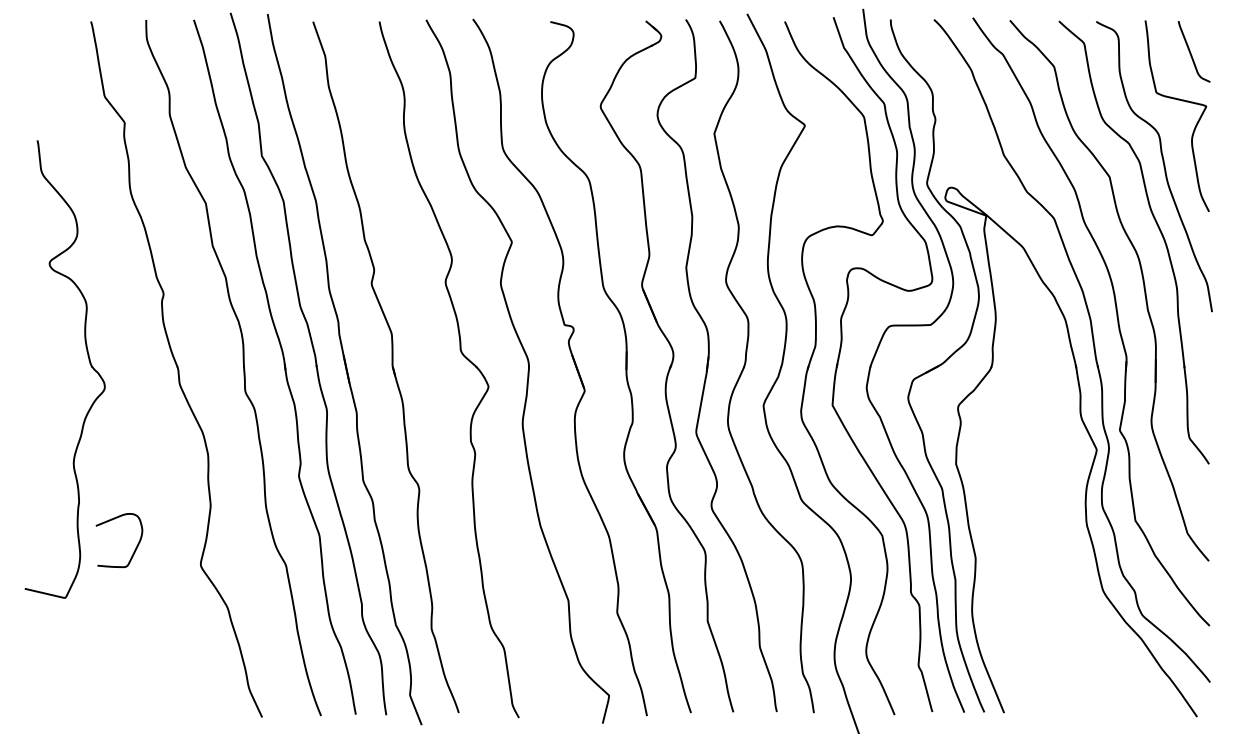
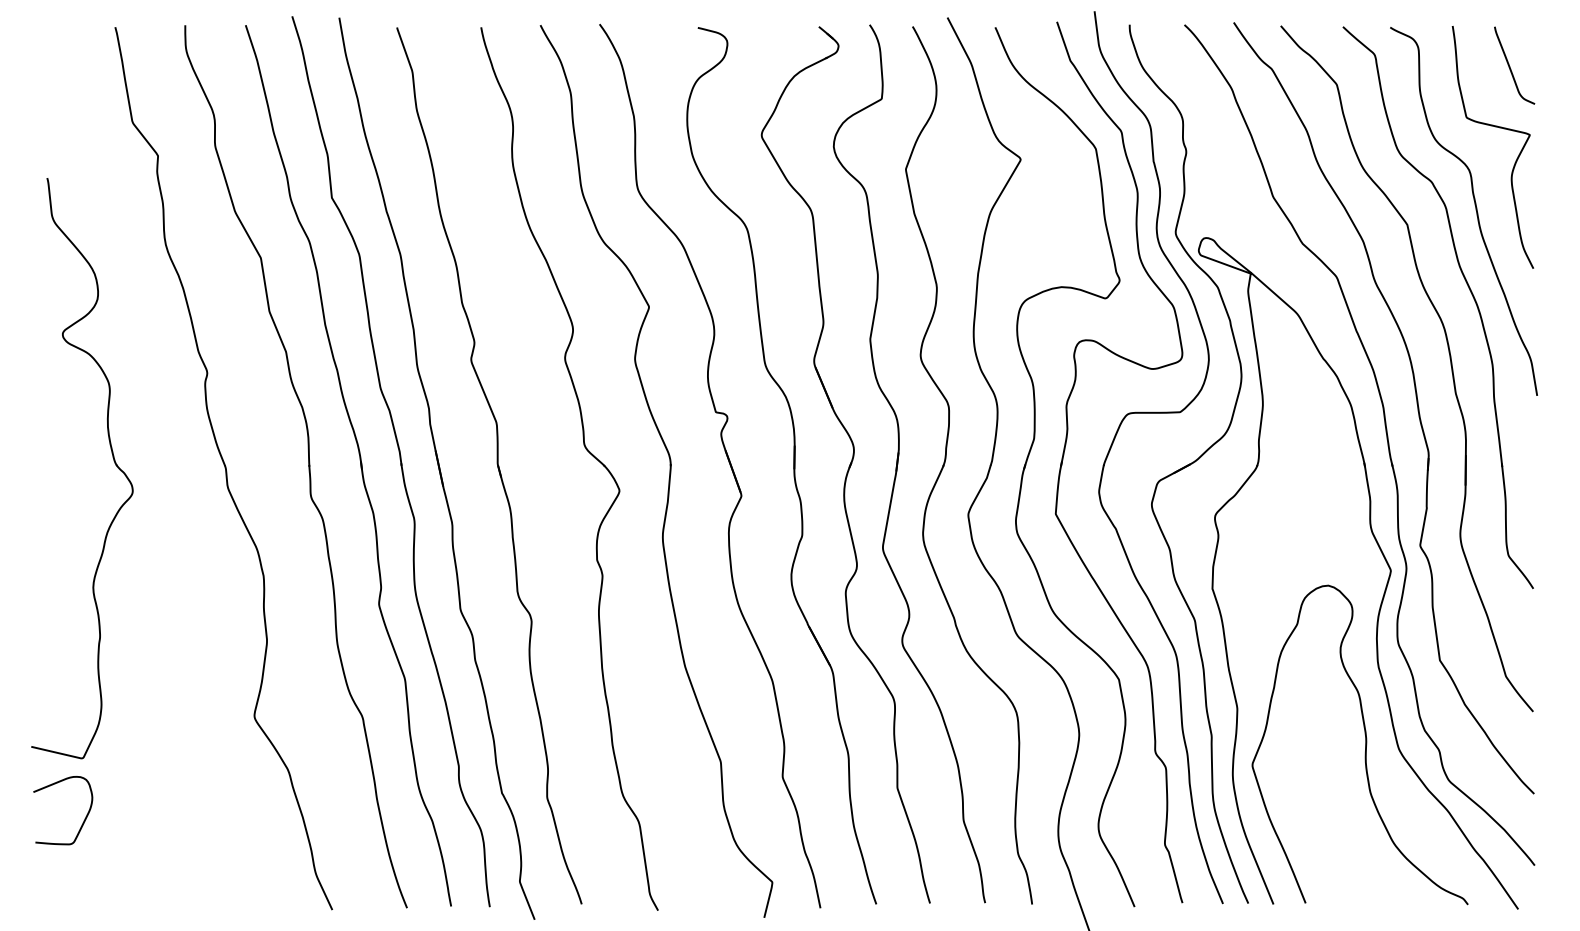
curve: (135, 548) -> (83, 820), moved
curve: (1076, 586) -> (1365, 744), added

